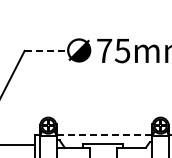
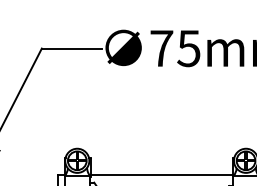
line: (44, 50) -> (71, 47), dashed -> solid
line: (104, 134) -> (161, 174), dashed -> solid

